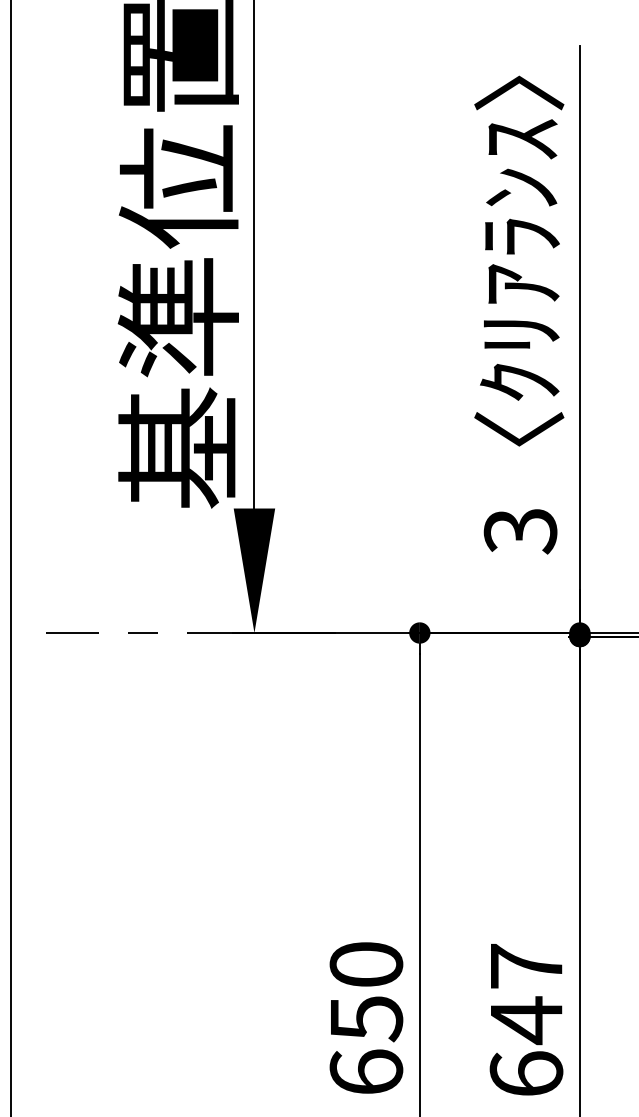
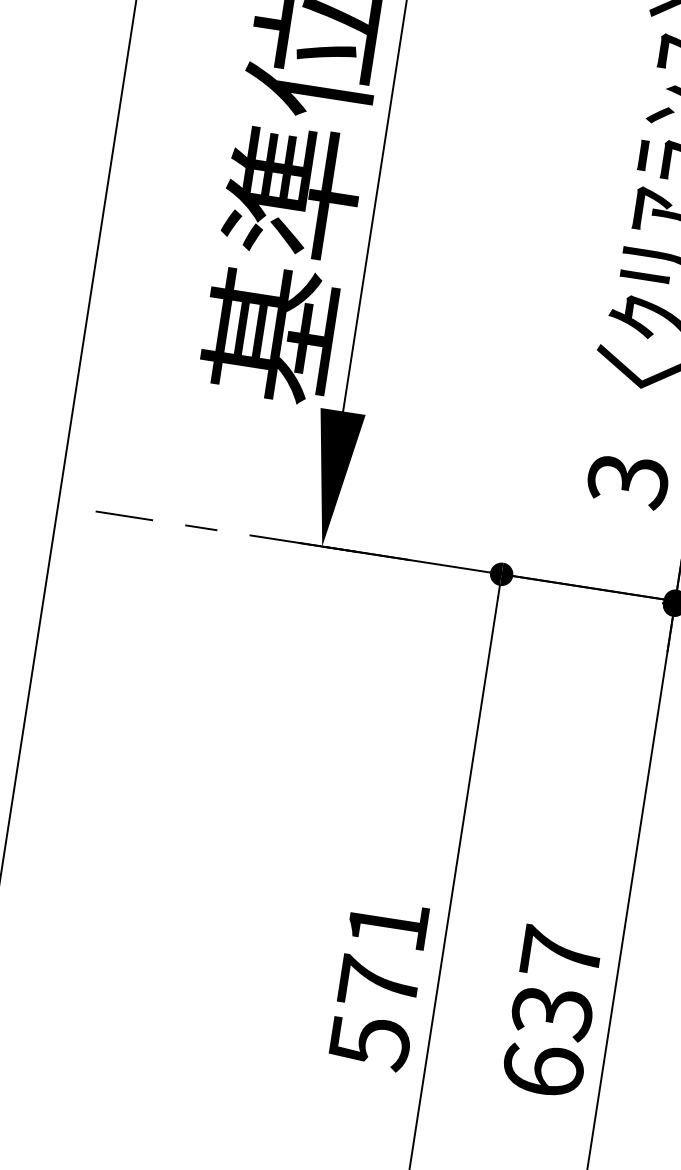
text: (366, 1019) -> (378, 984), 650 -> 571
text: (526, 1020) -> (552, 1012), 647 -> 637

